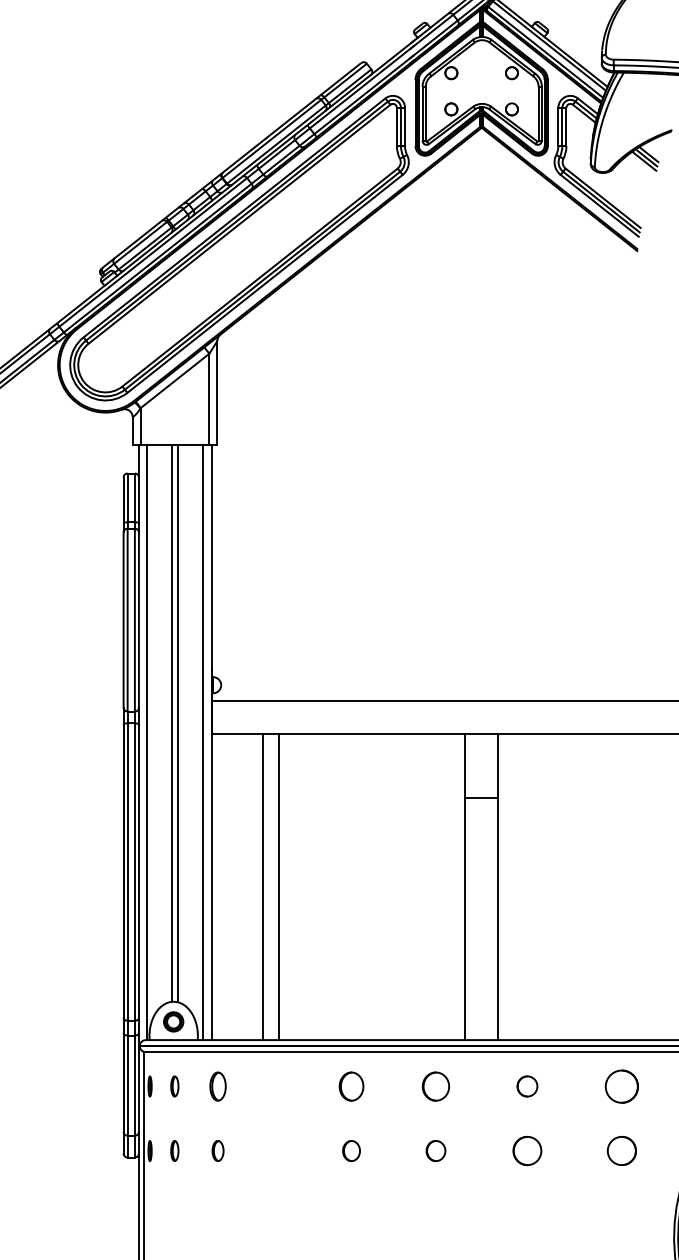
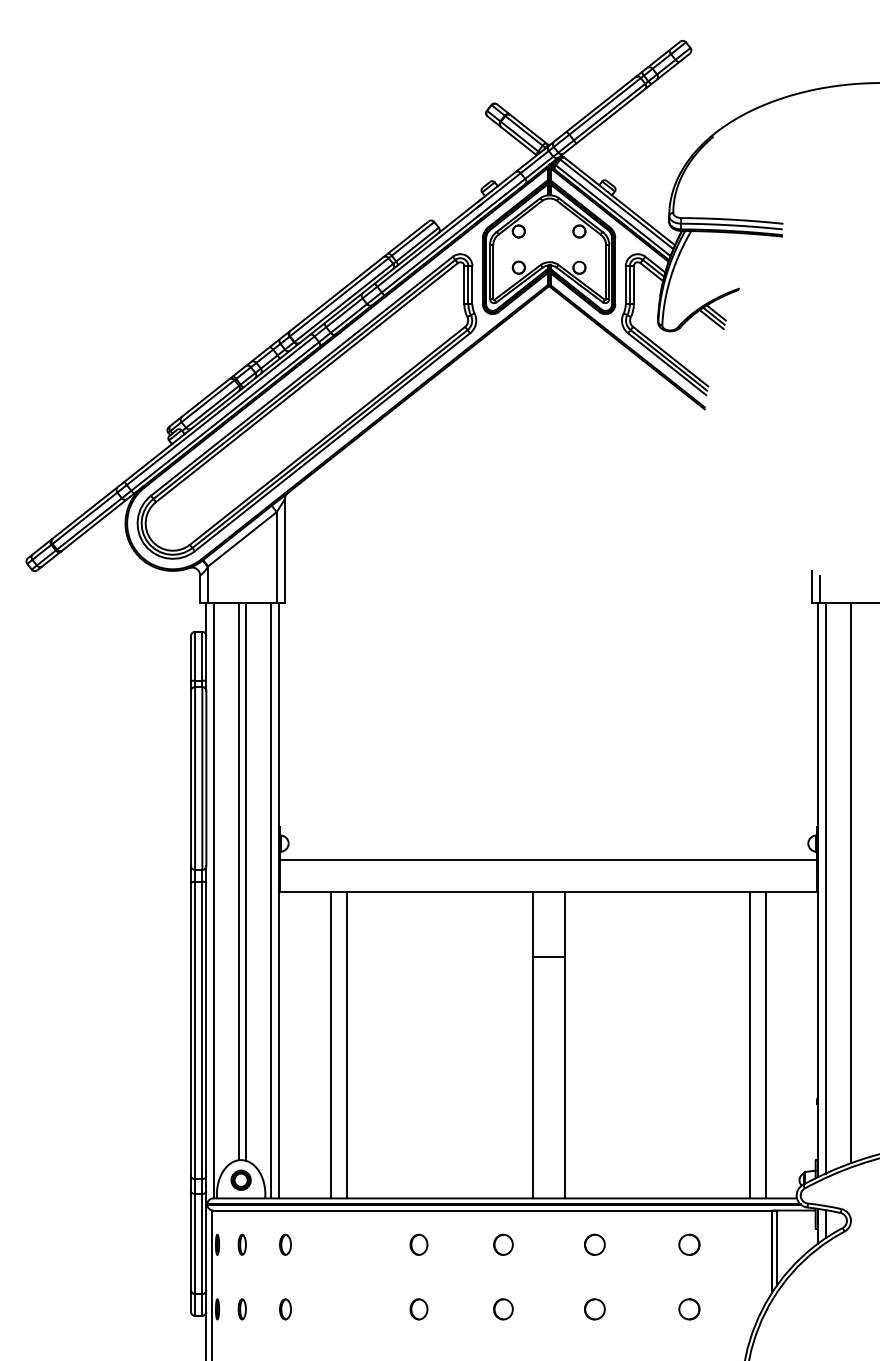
part: (218, 1086) -> (285, 1244), size x0.71
part: (351, 1086) -> (418, 1244), size x0.71
part: (436, 1086) -> (503, 1244), size x0.71
part: (622, 1086) -> (689, 1244), size x0.62
part: (527, 1151) -> (594, 1309), size x0.71
part: (622, 1151) -> (689, 1309), size x0.71

